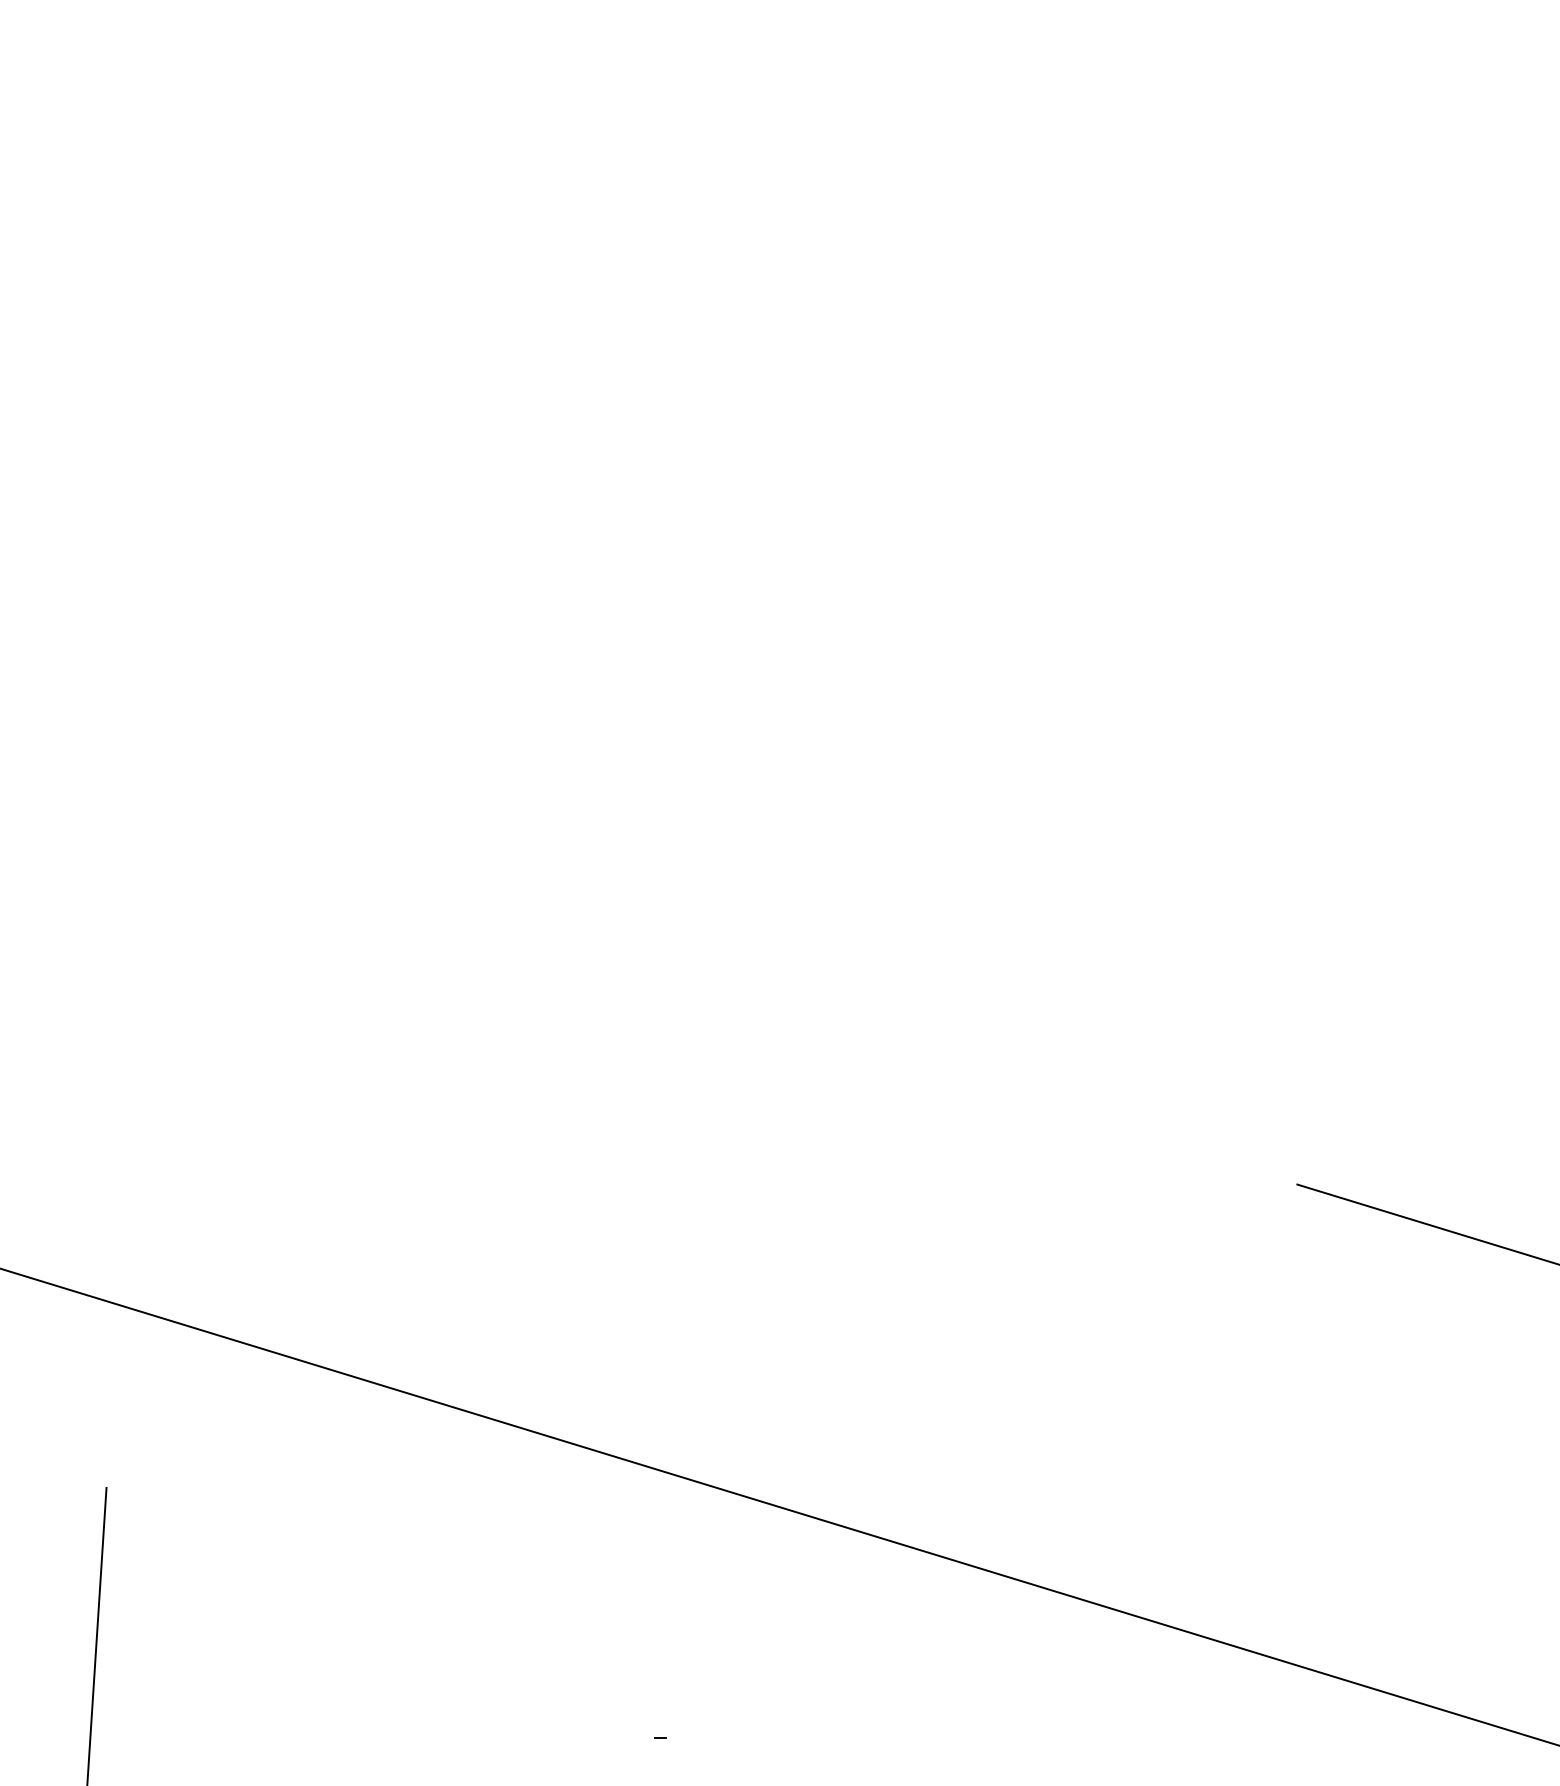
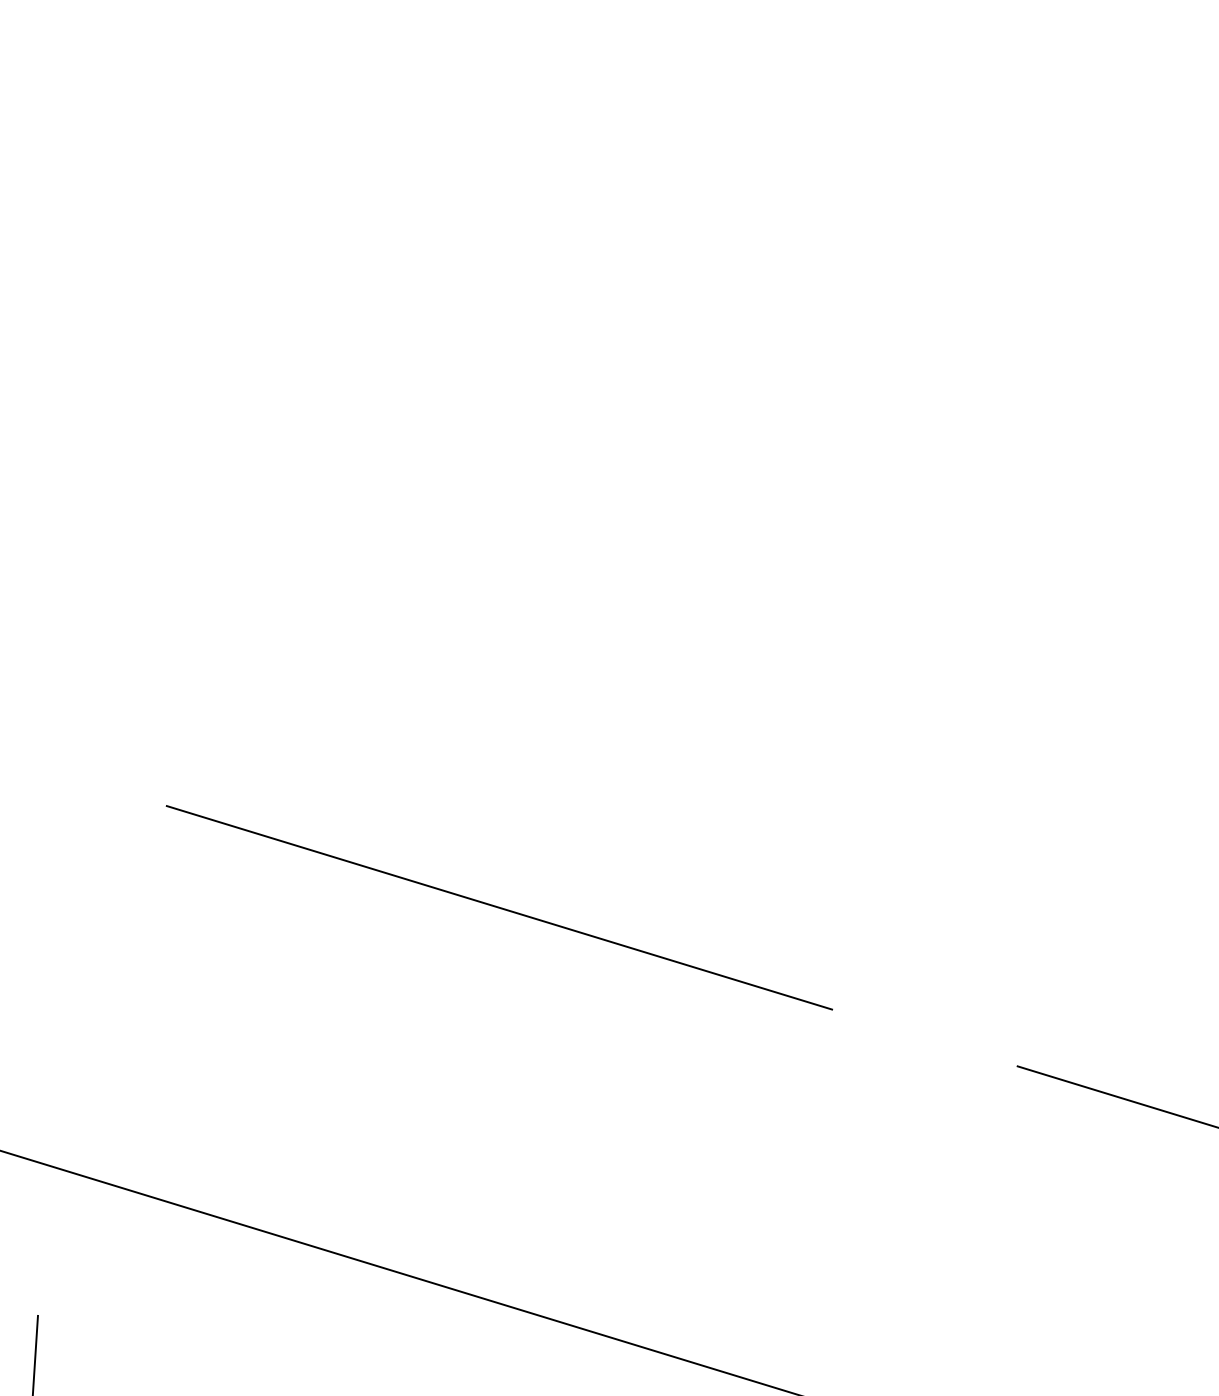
line: (667, 991) -> (499, 907), added

